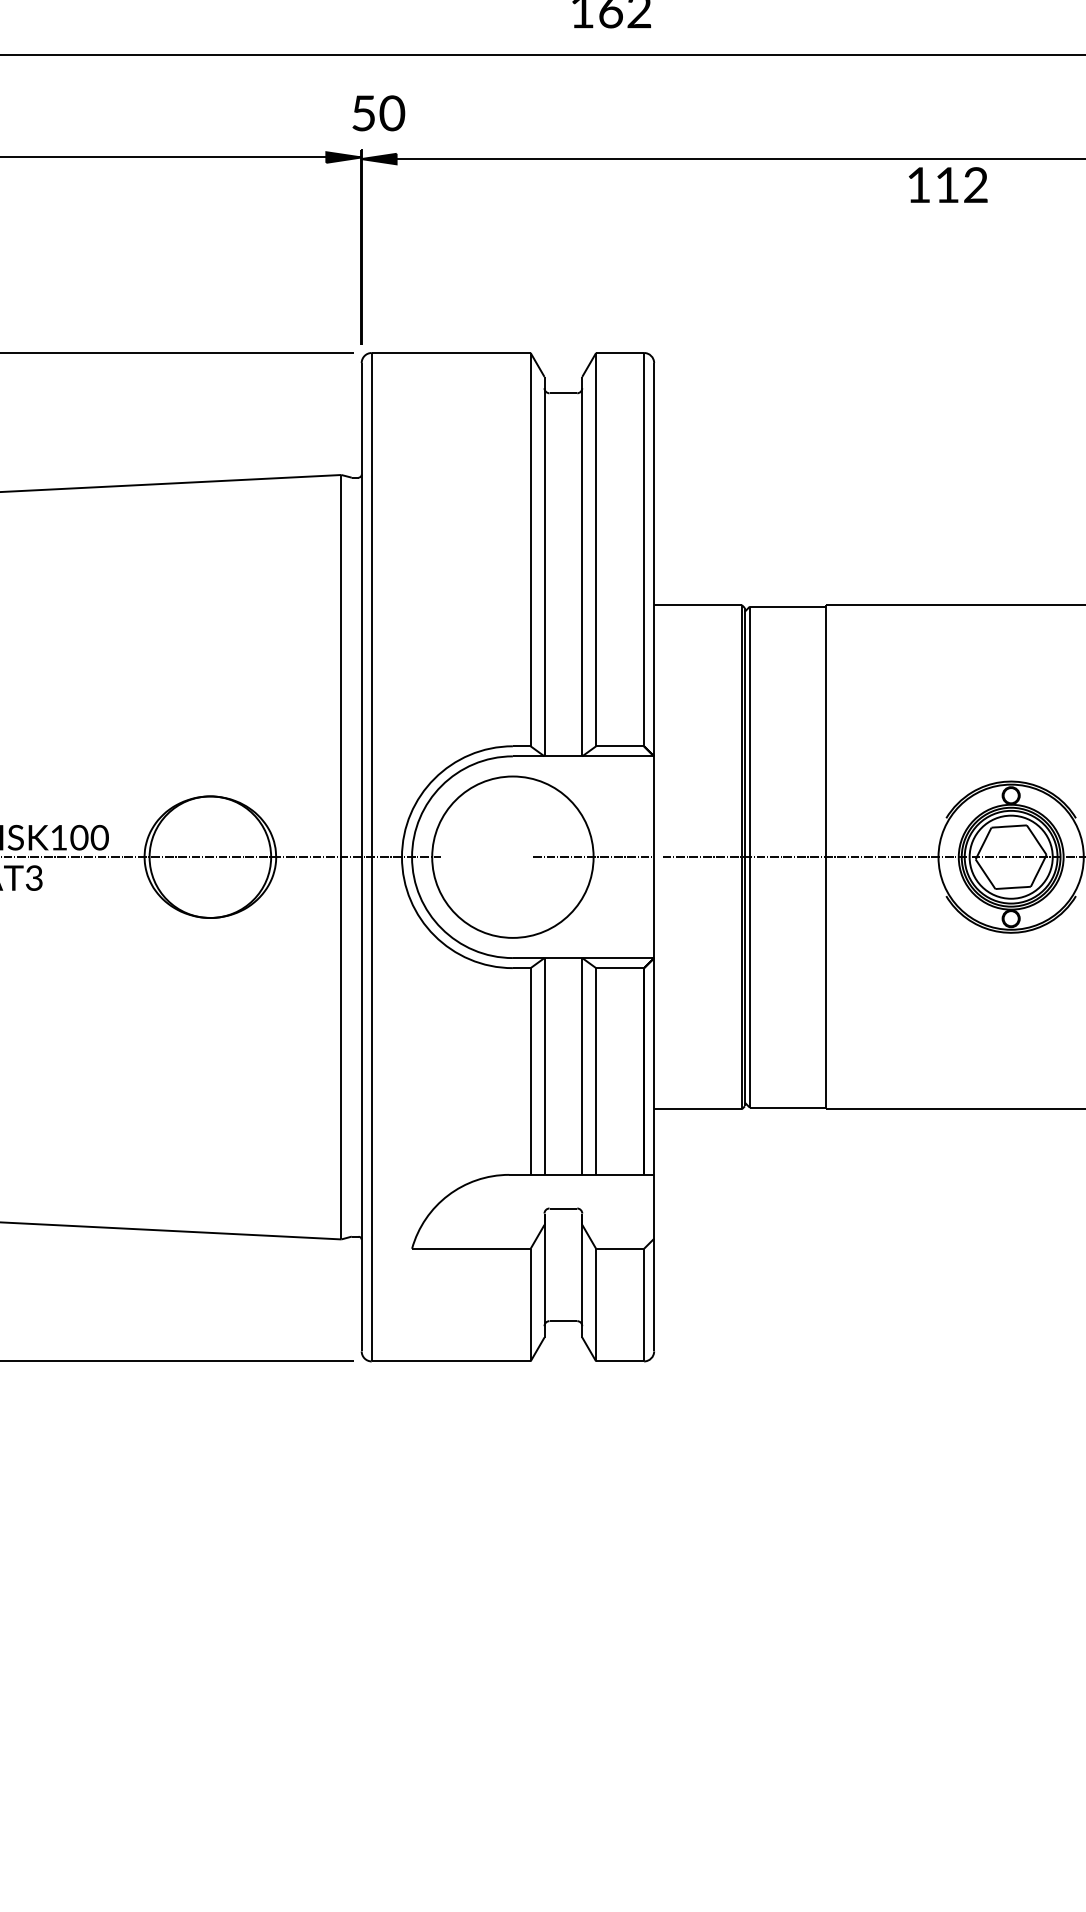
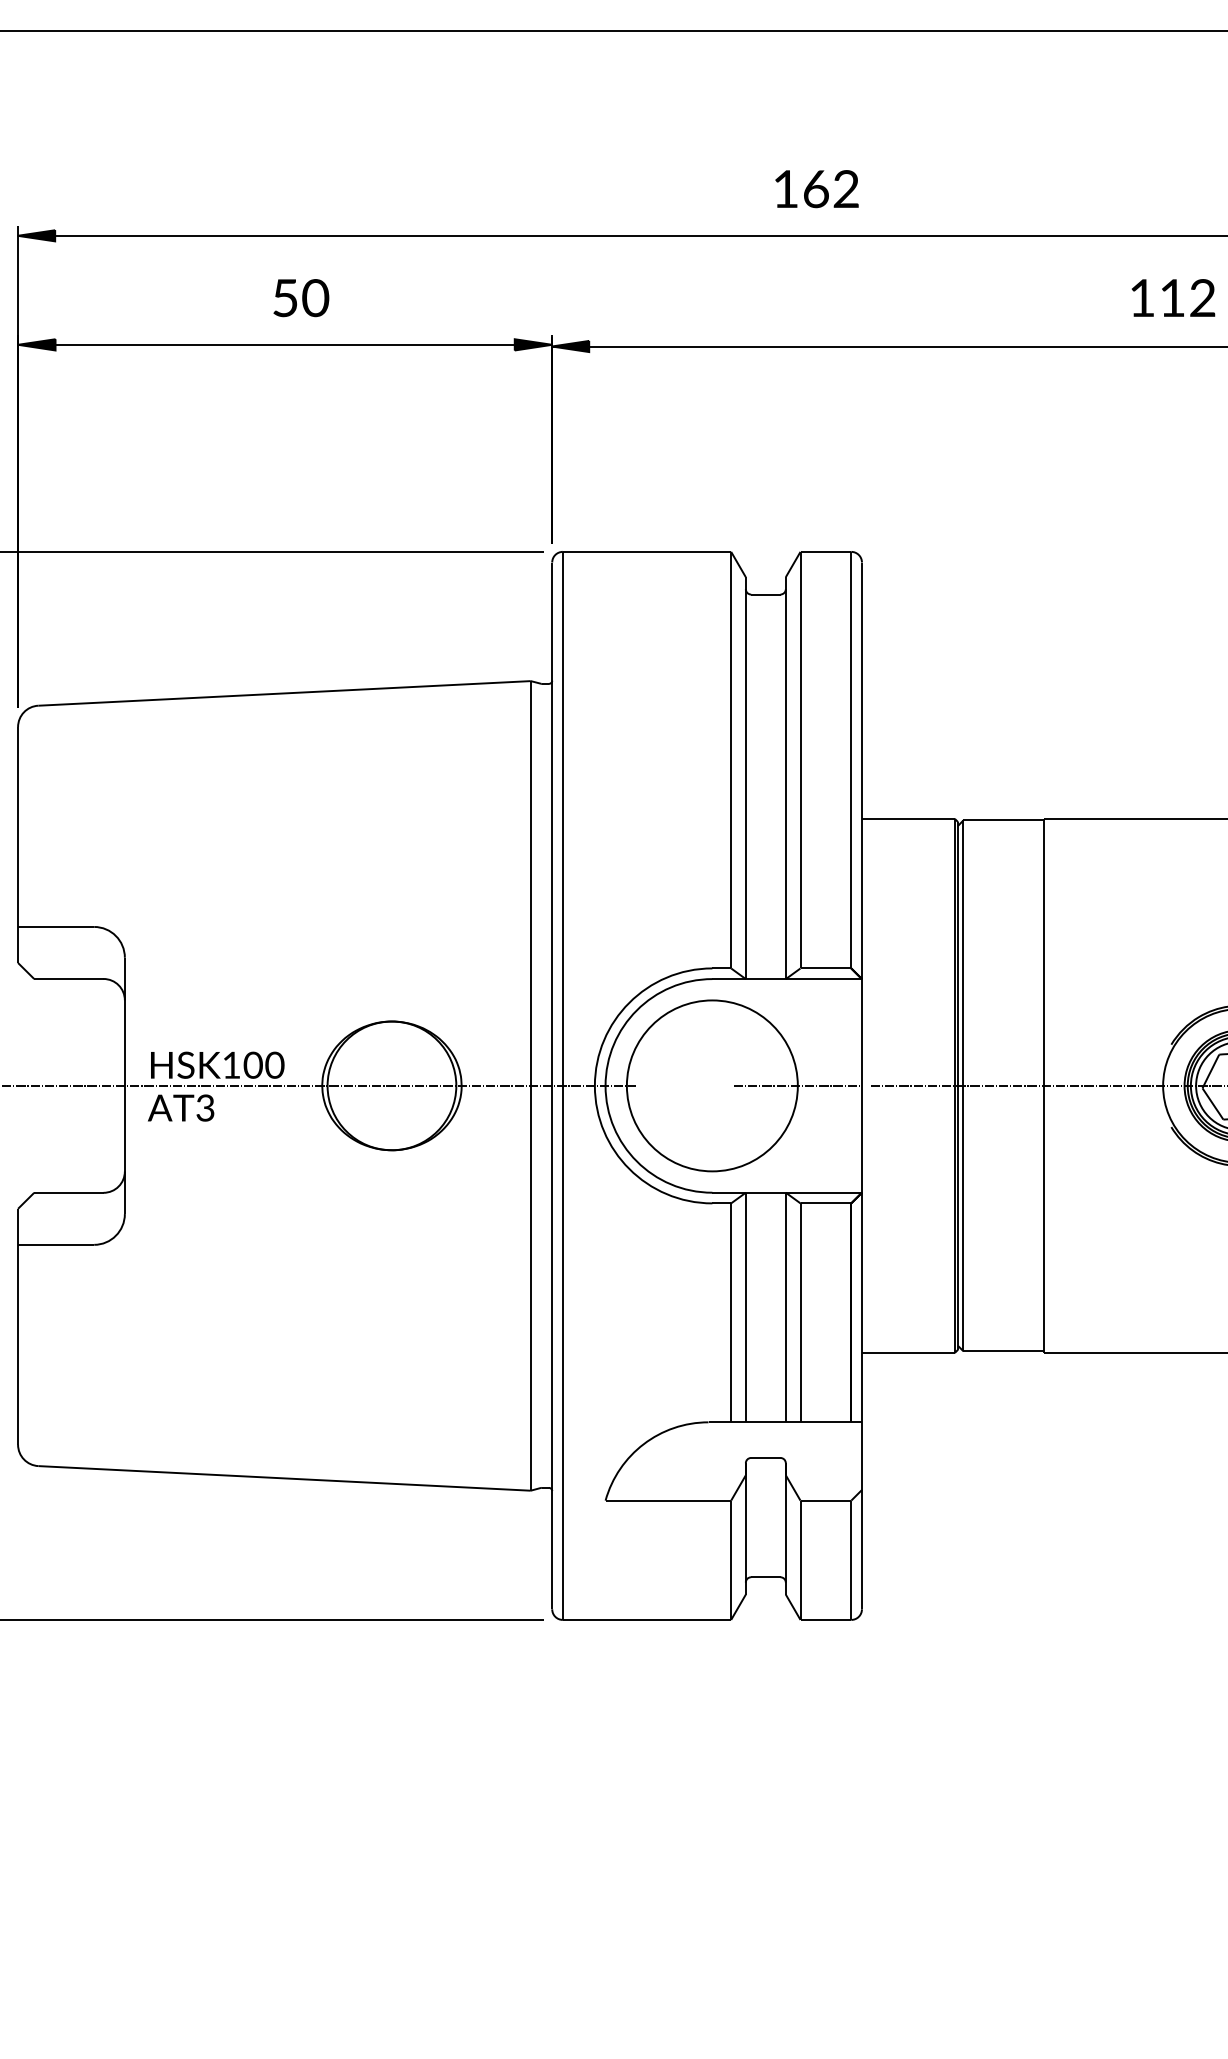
text: (378, 113) -> (301, 298), moved
text: (948, 184) -> (1173, 297), moved

